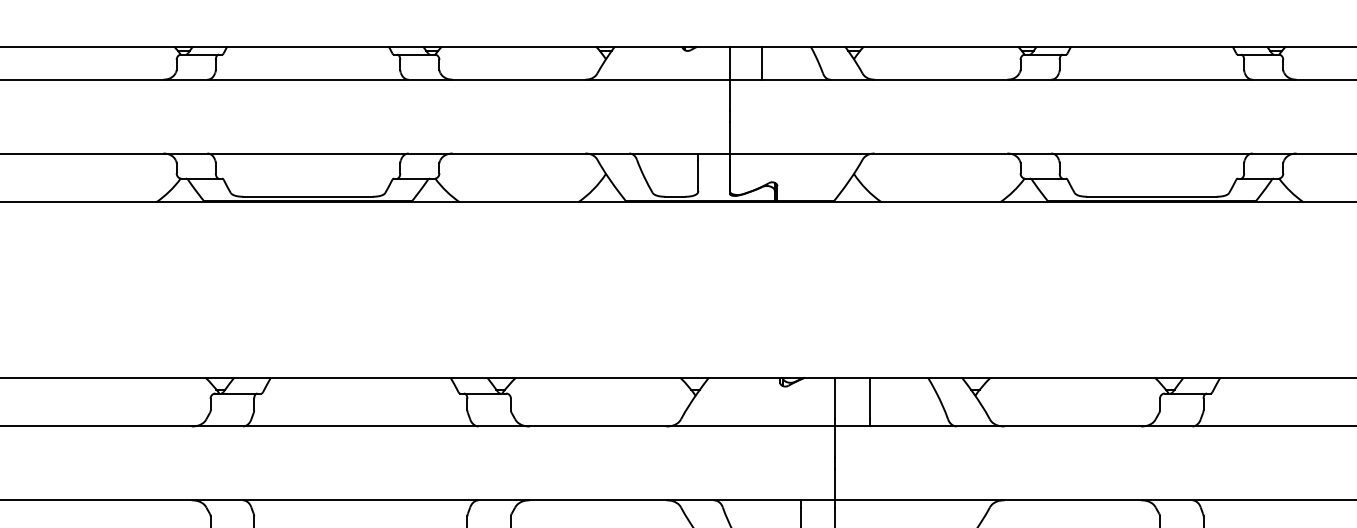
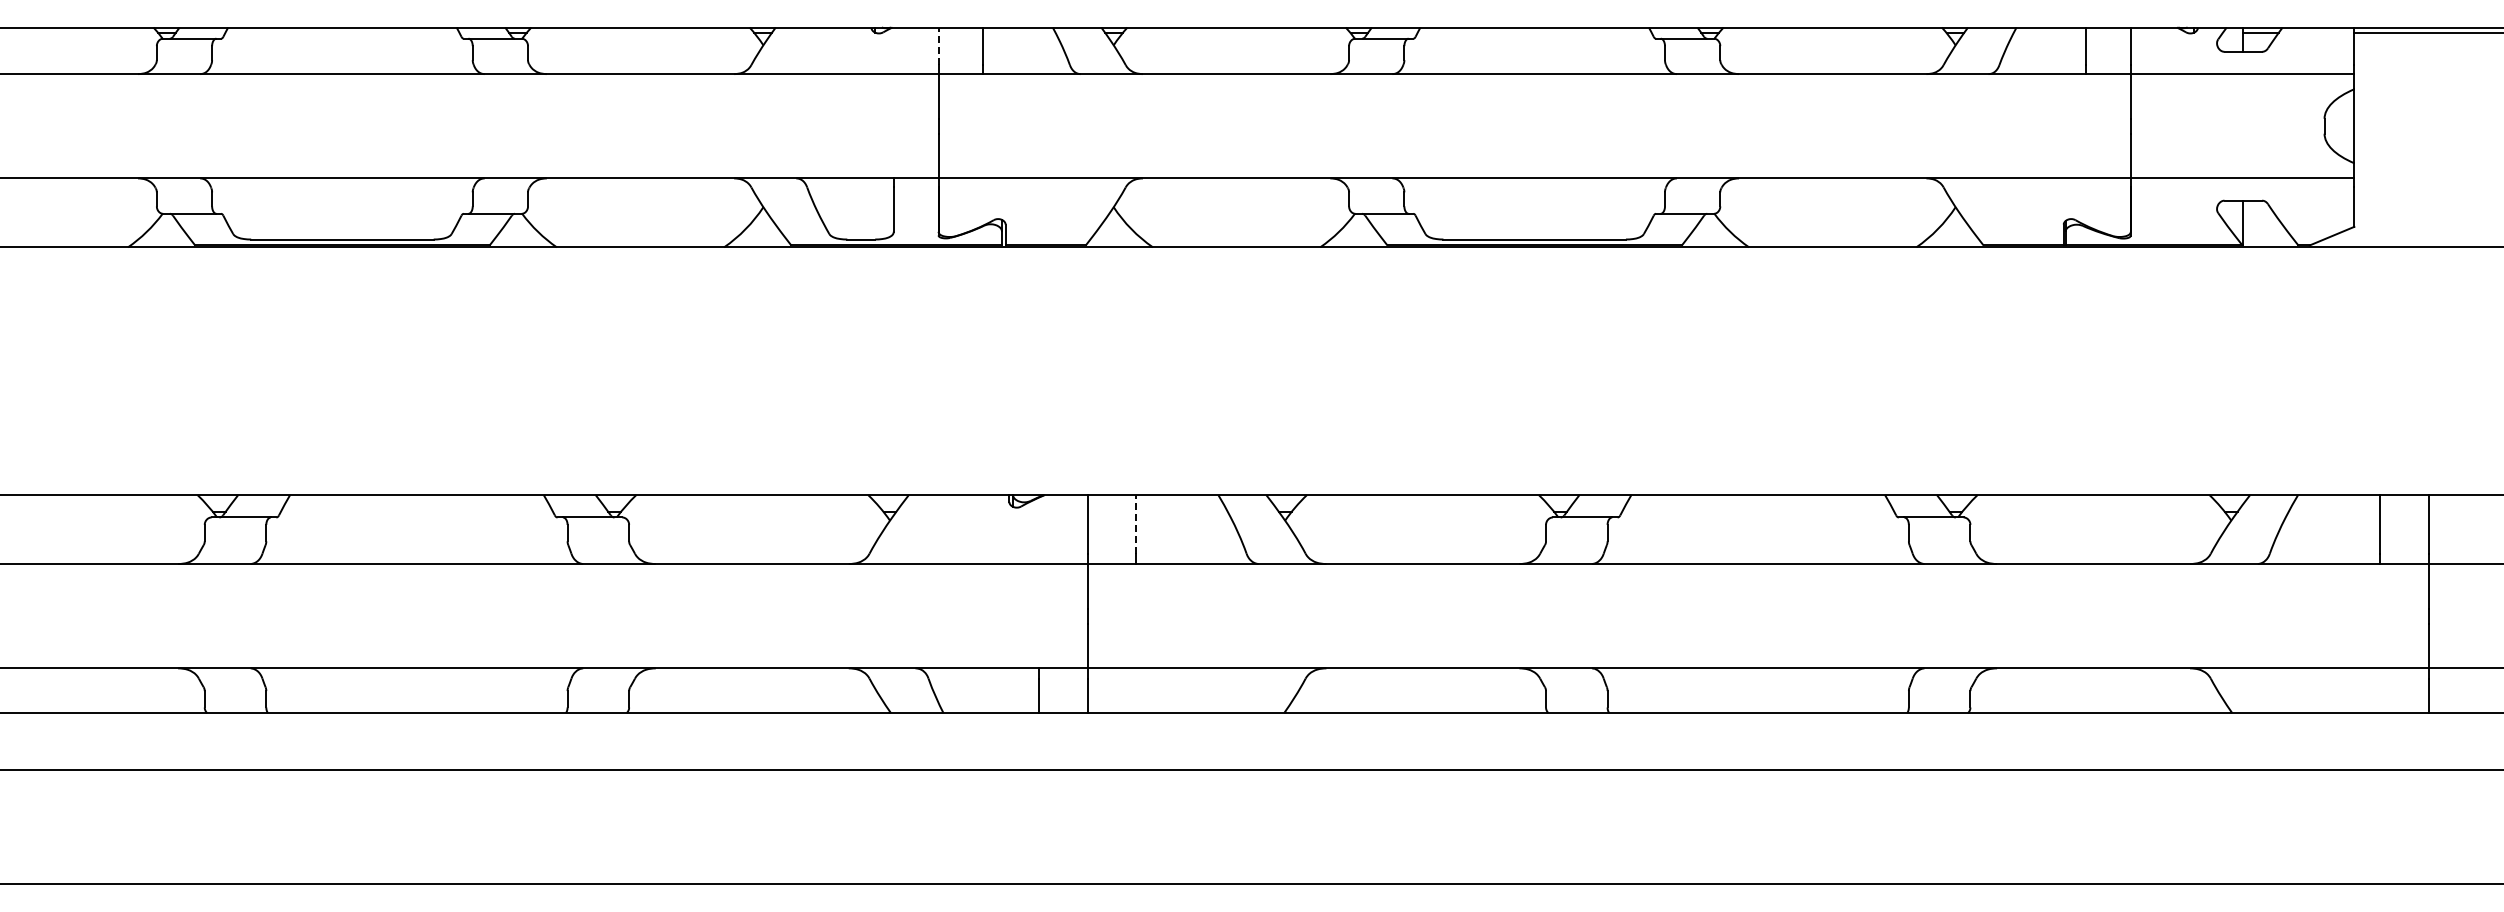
line: (729, 60) -> (938, 46), solid -> dashed
line: (870, 397) -> (1136, 523), solid -> dashed

